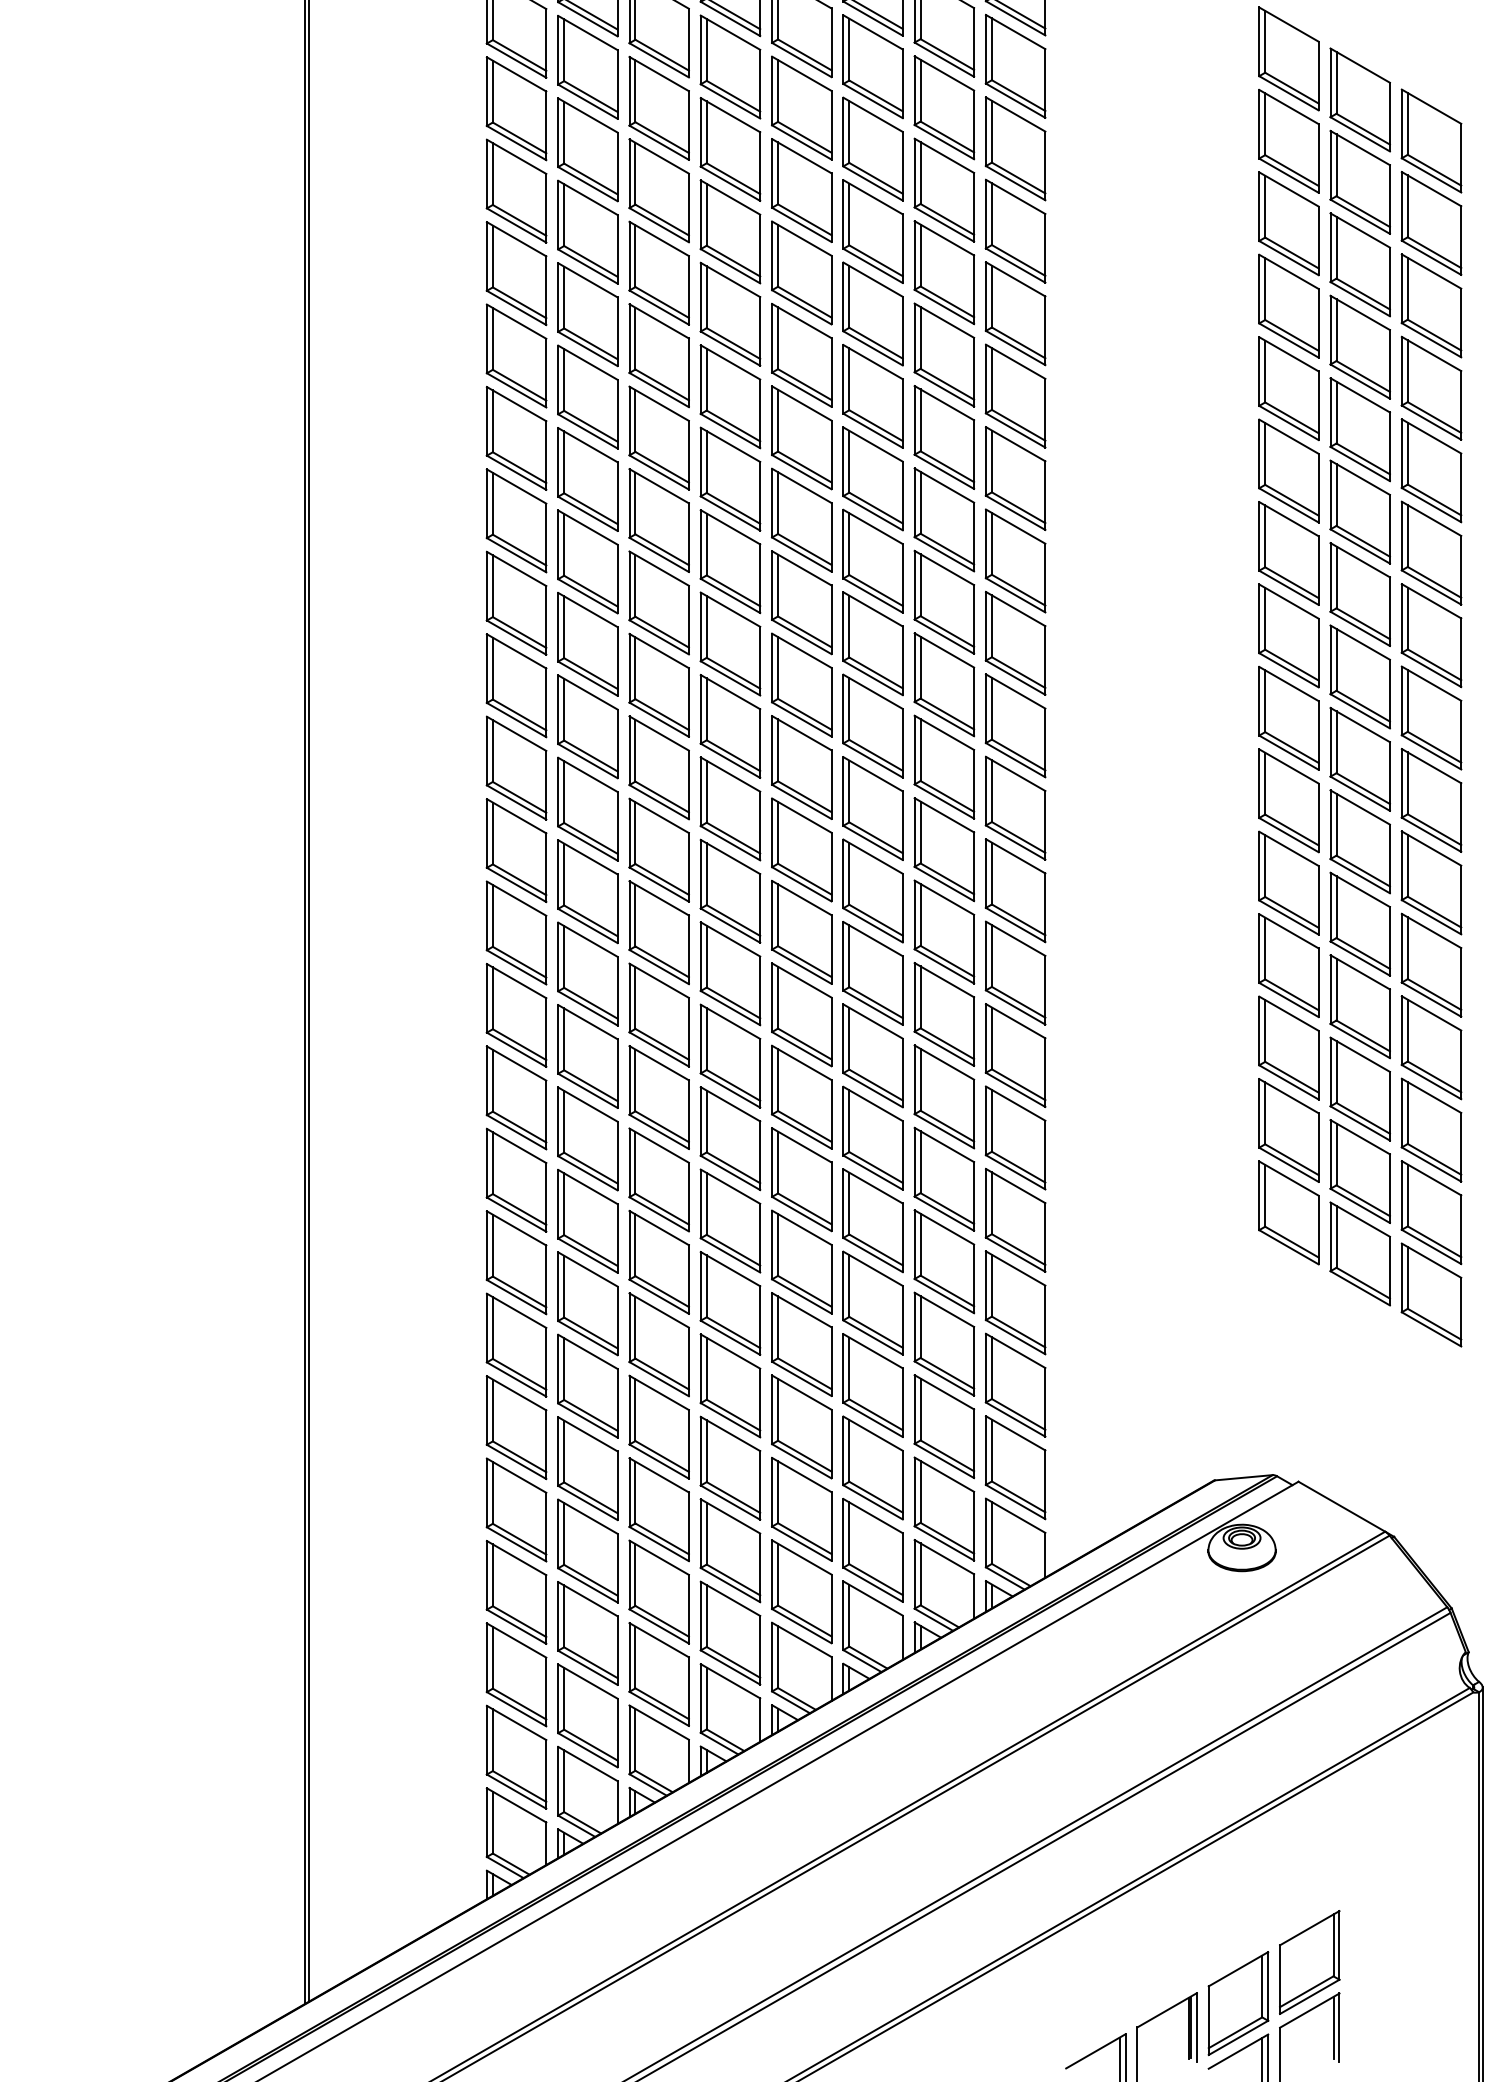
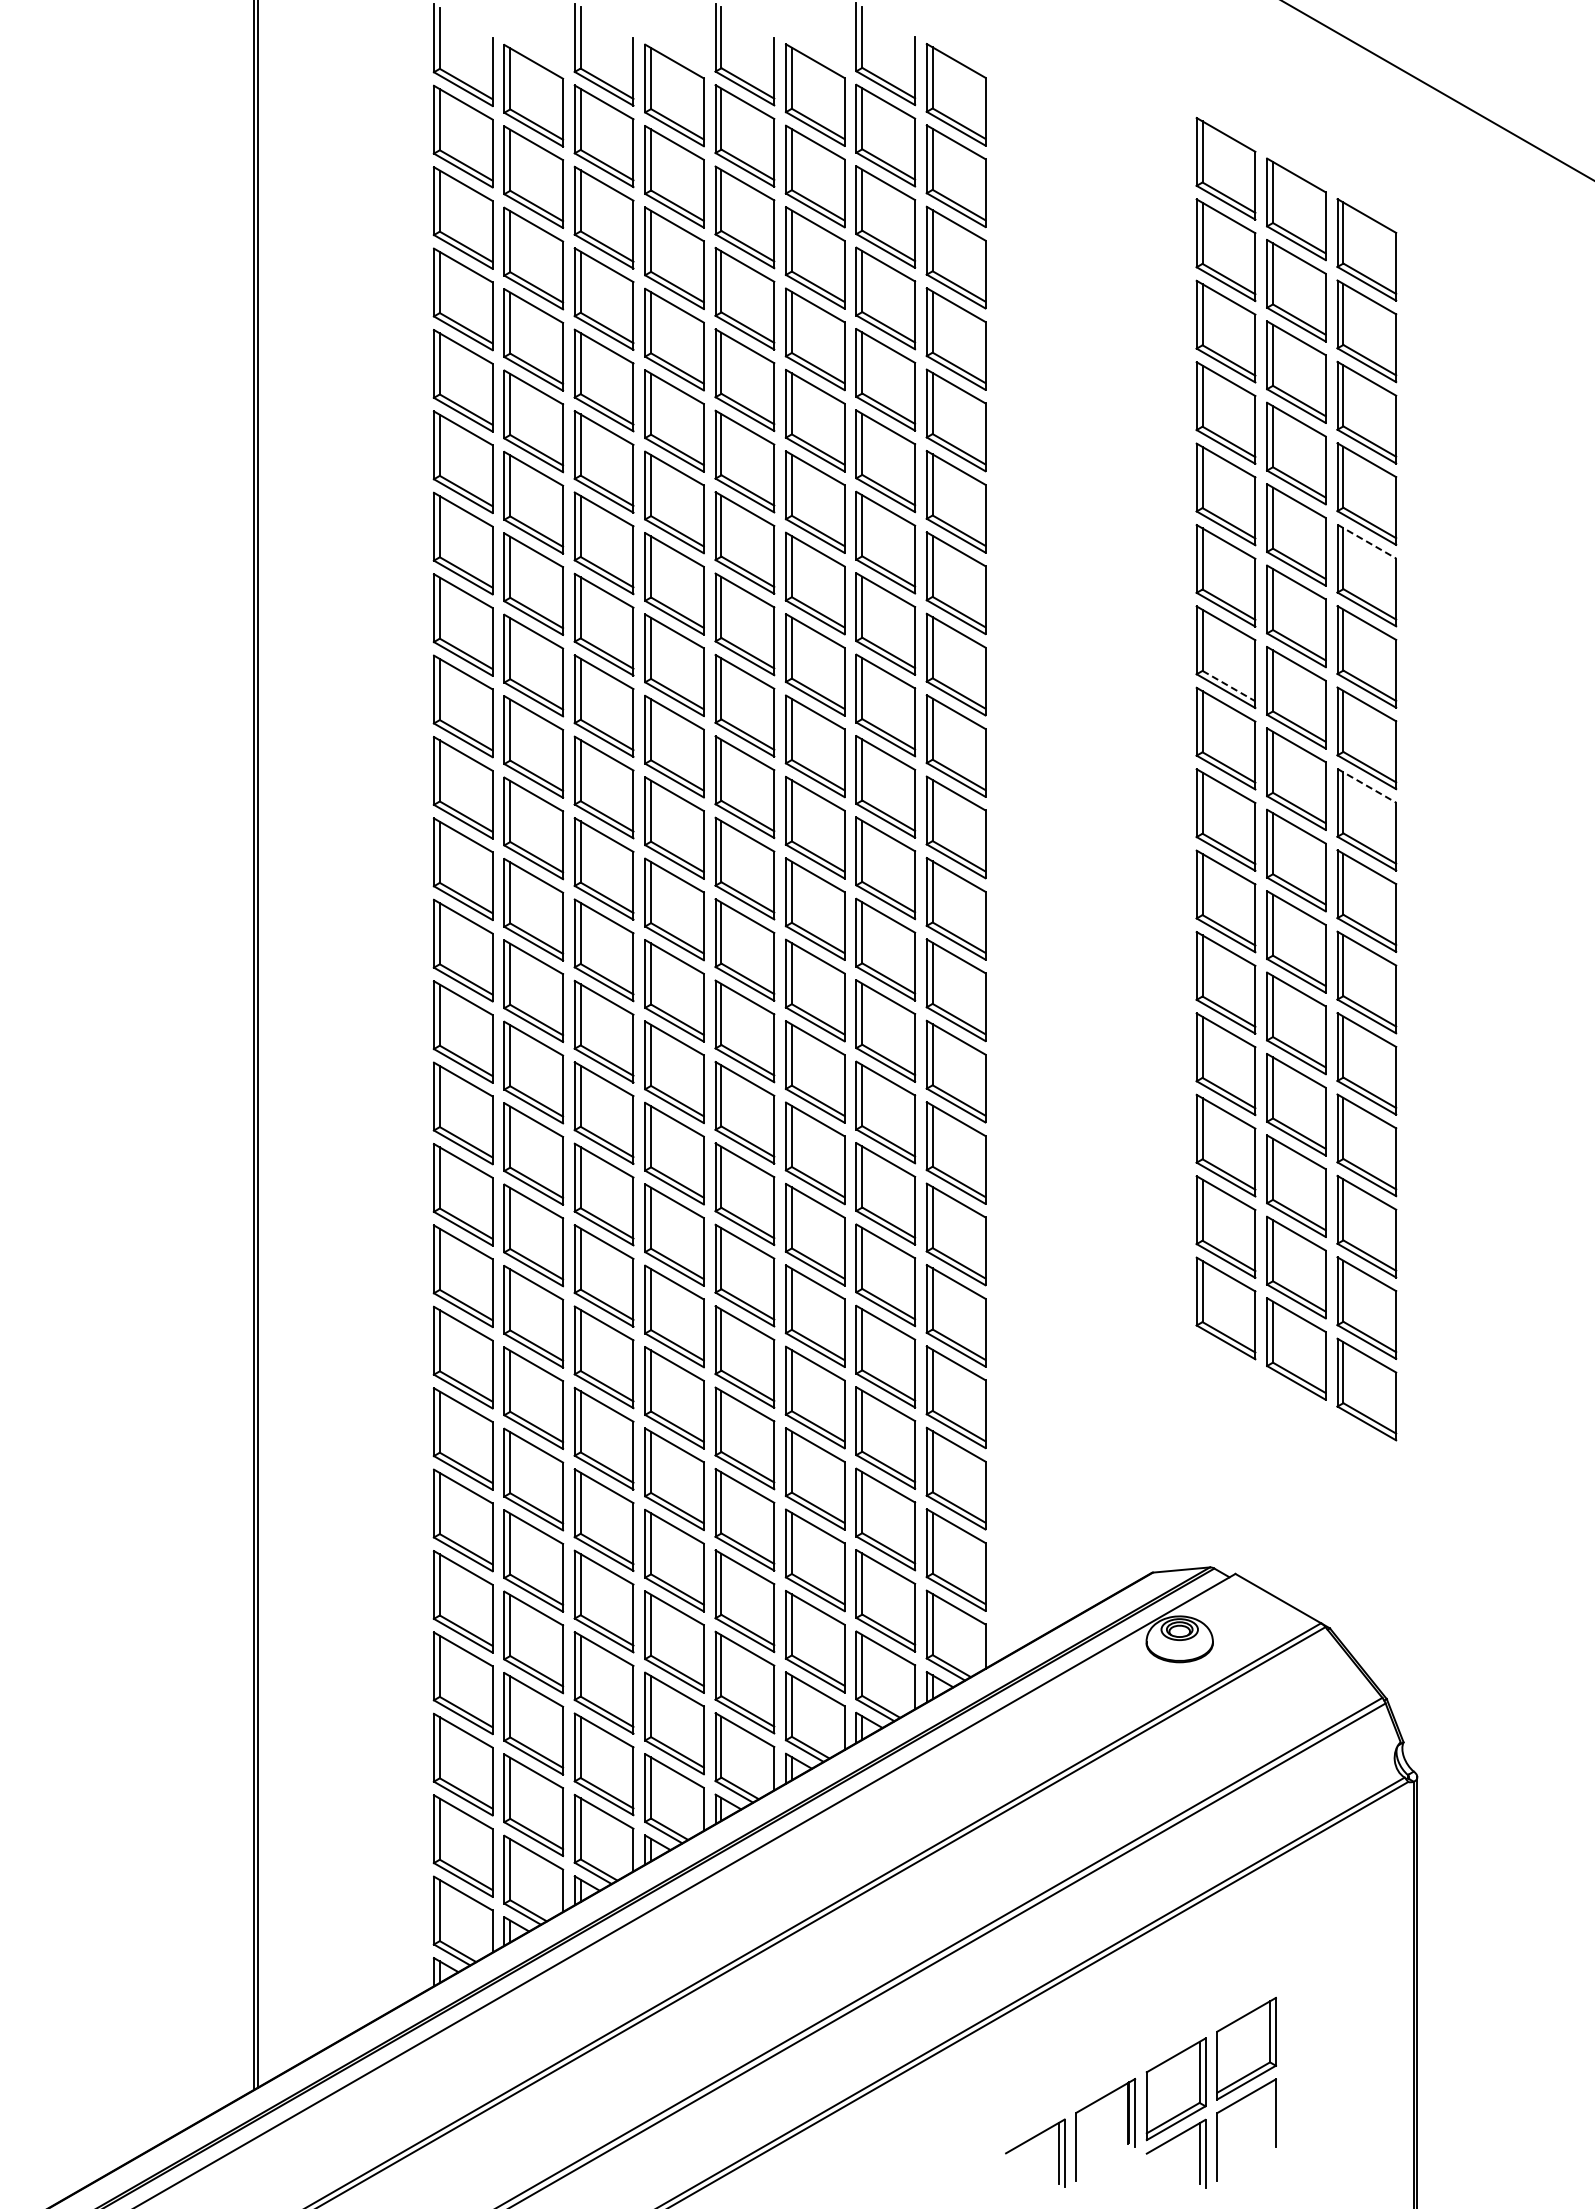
line: (1431, 436) -> (1366, 541), solid -> dashed
line: (1292, 583) -> (1229, 686), solid -> dashed
line: (1431, 683) -> (1366, 785), solid -> dashed
line: (1333, 2027) -> (1270, 2112), removed

